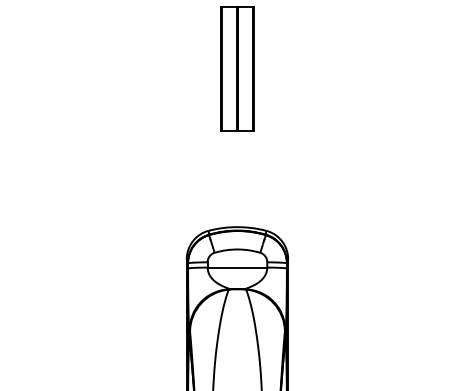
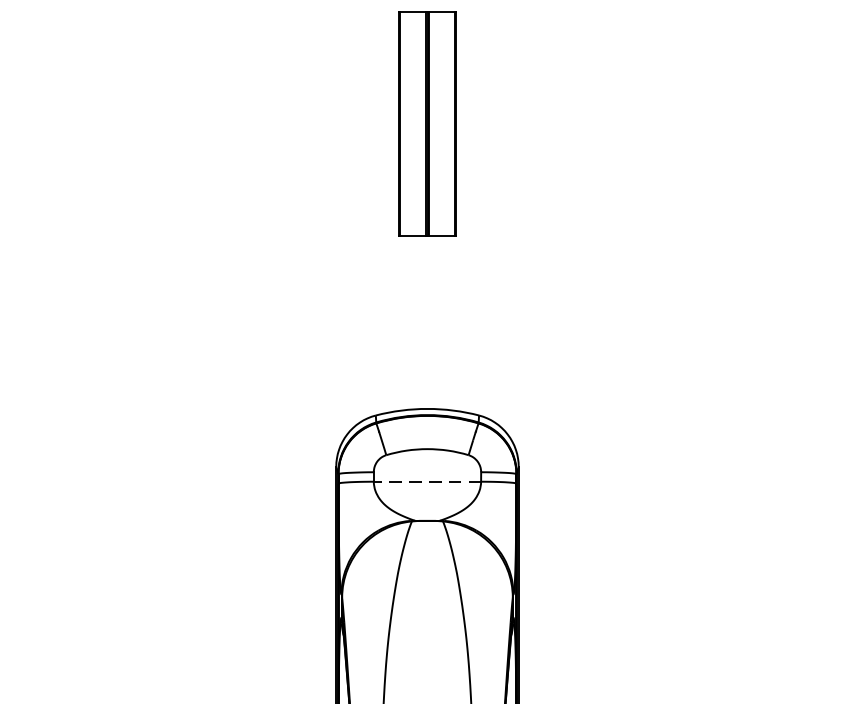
line: (237, 267) -> (427, 481), solid -> dashed

